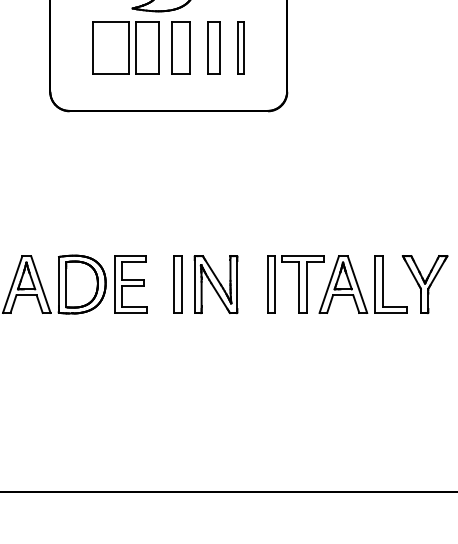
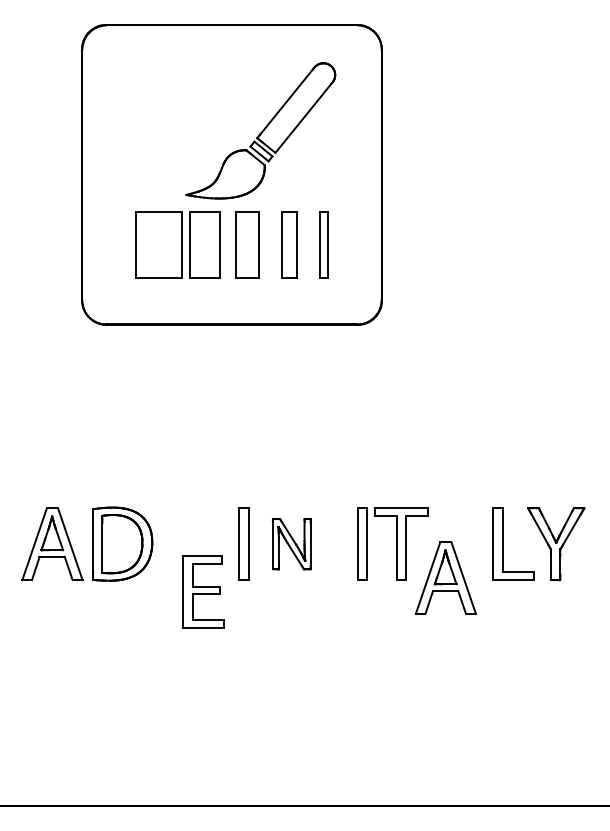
part: (131, 284) -> (203, 591), moved
part: (215, 284) -> (291, 544), size x0.7
part: (343, 284) -> (445, 578), moved

